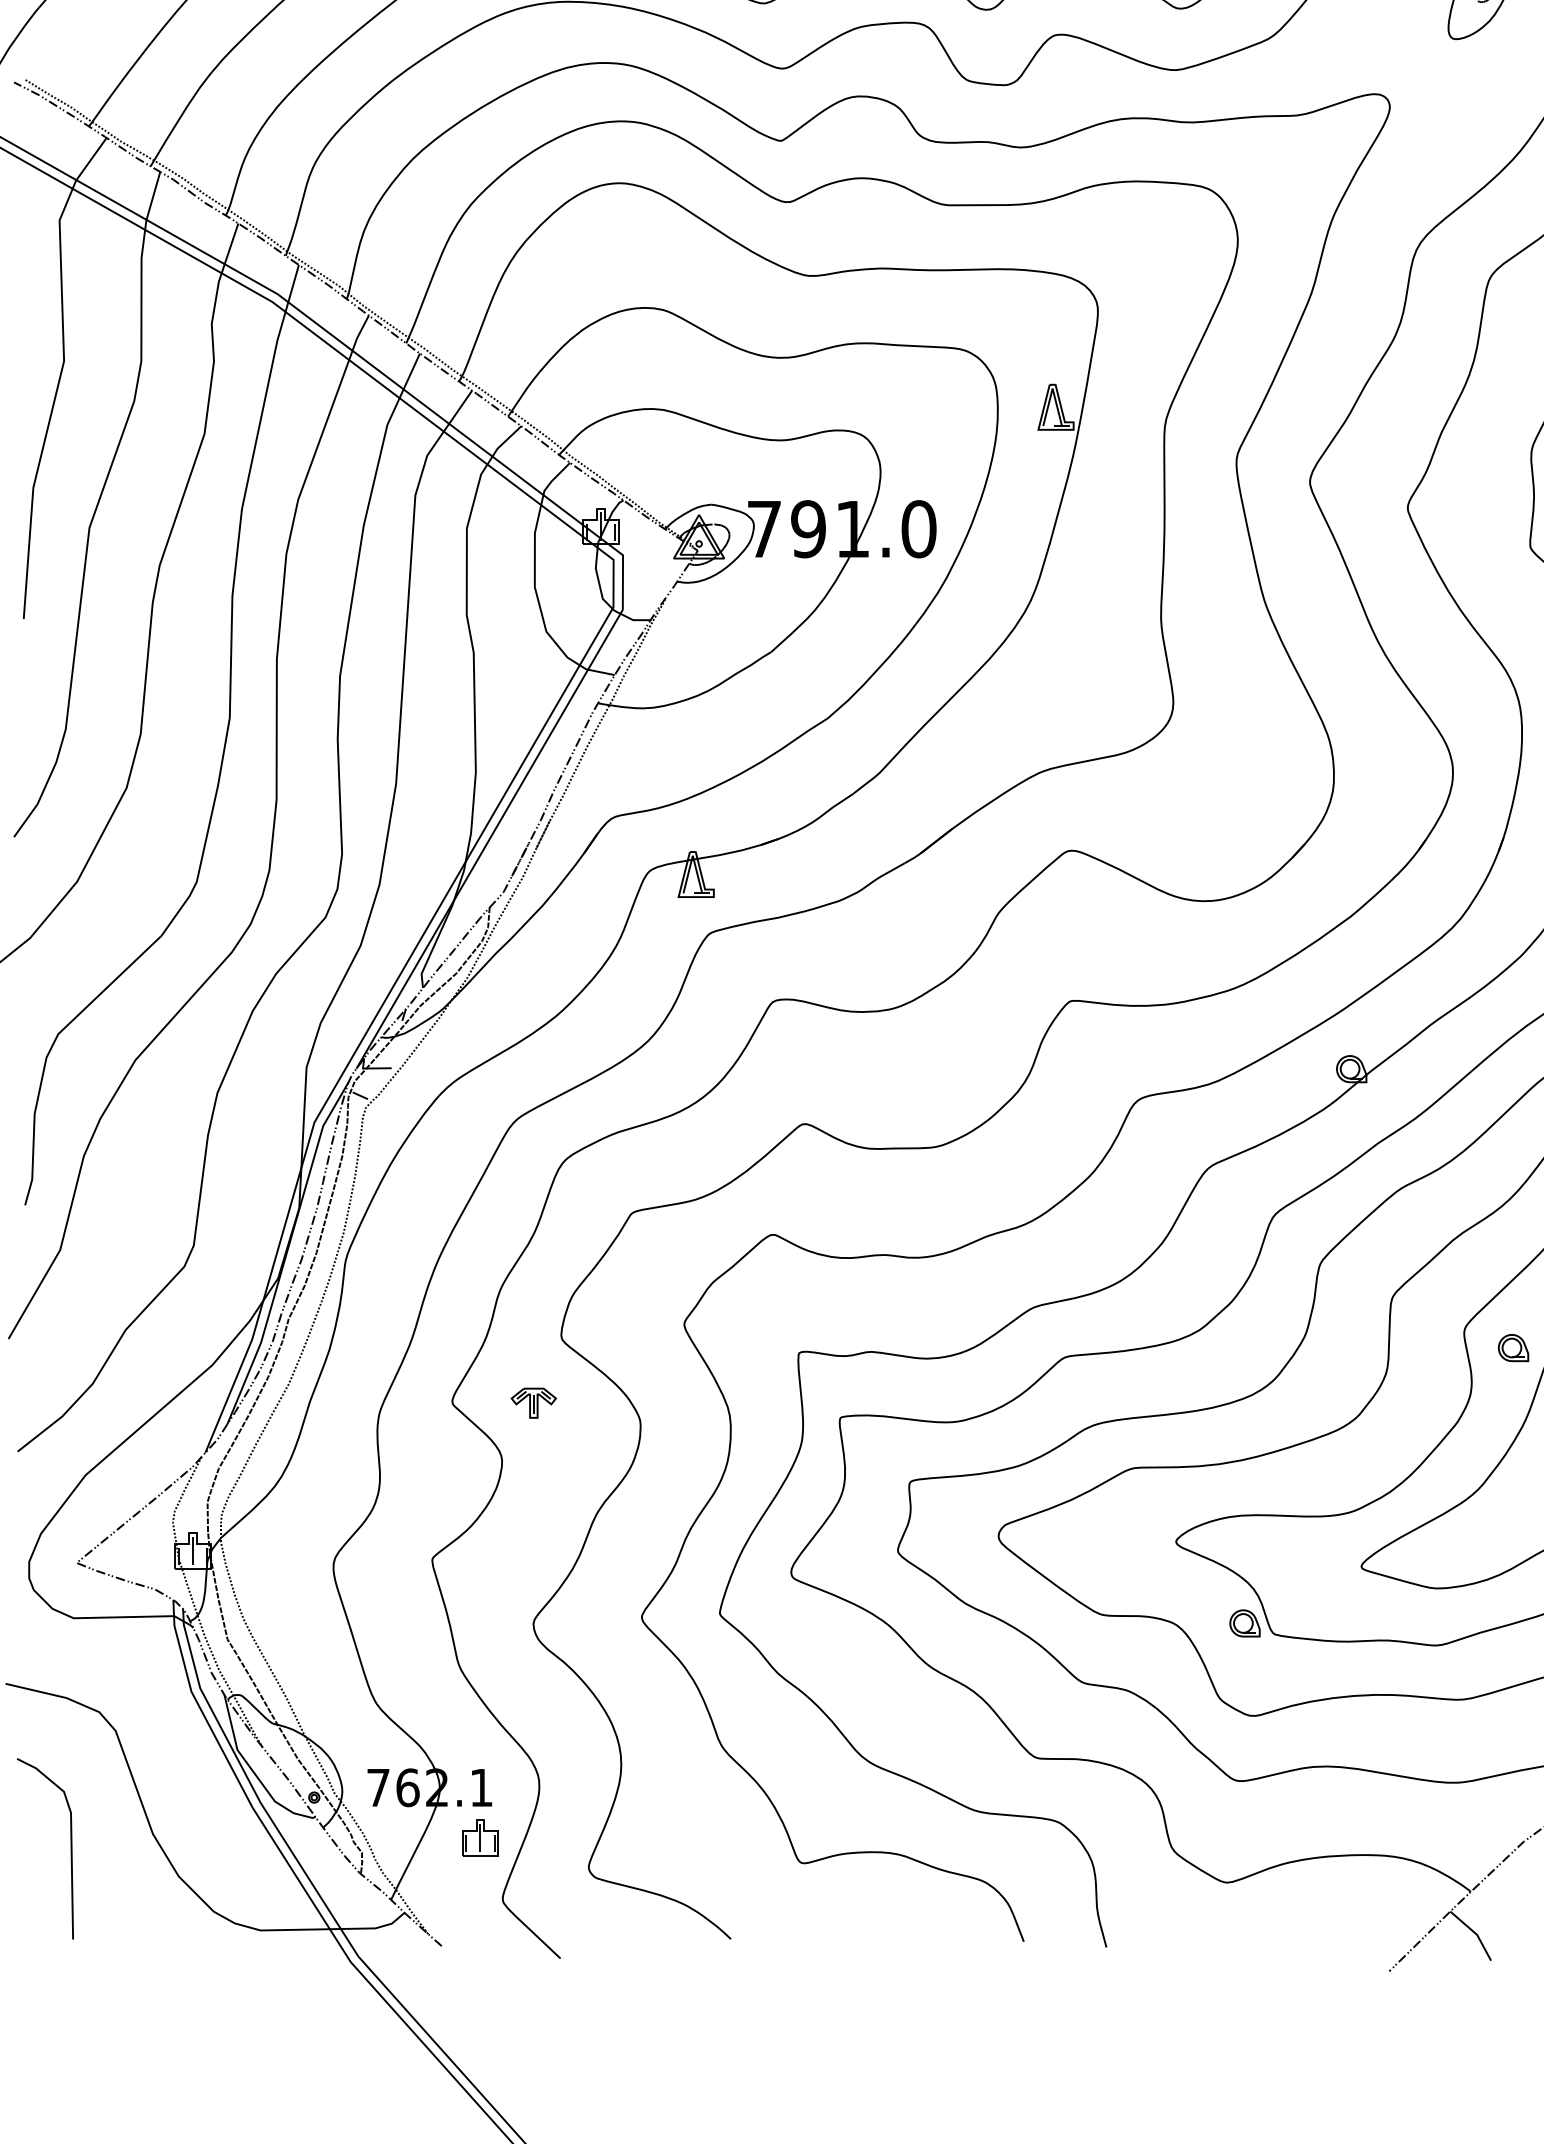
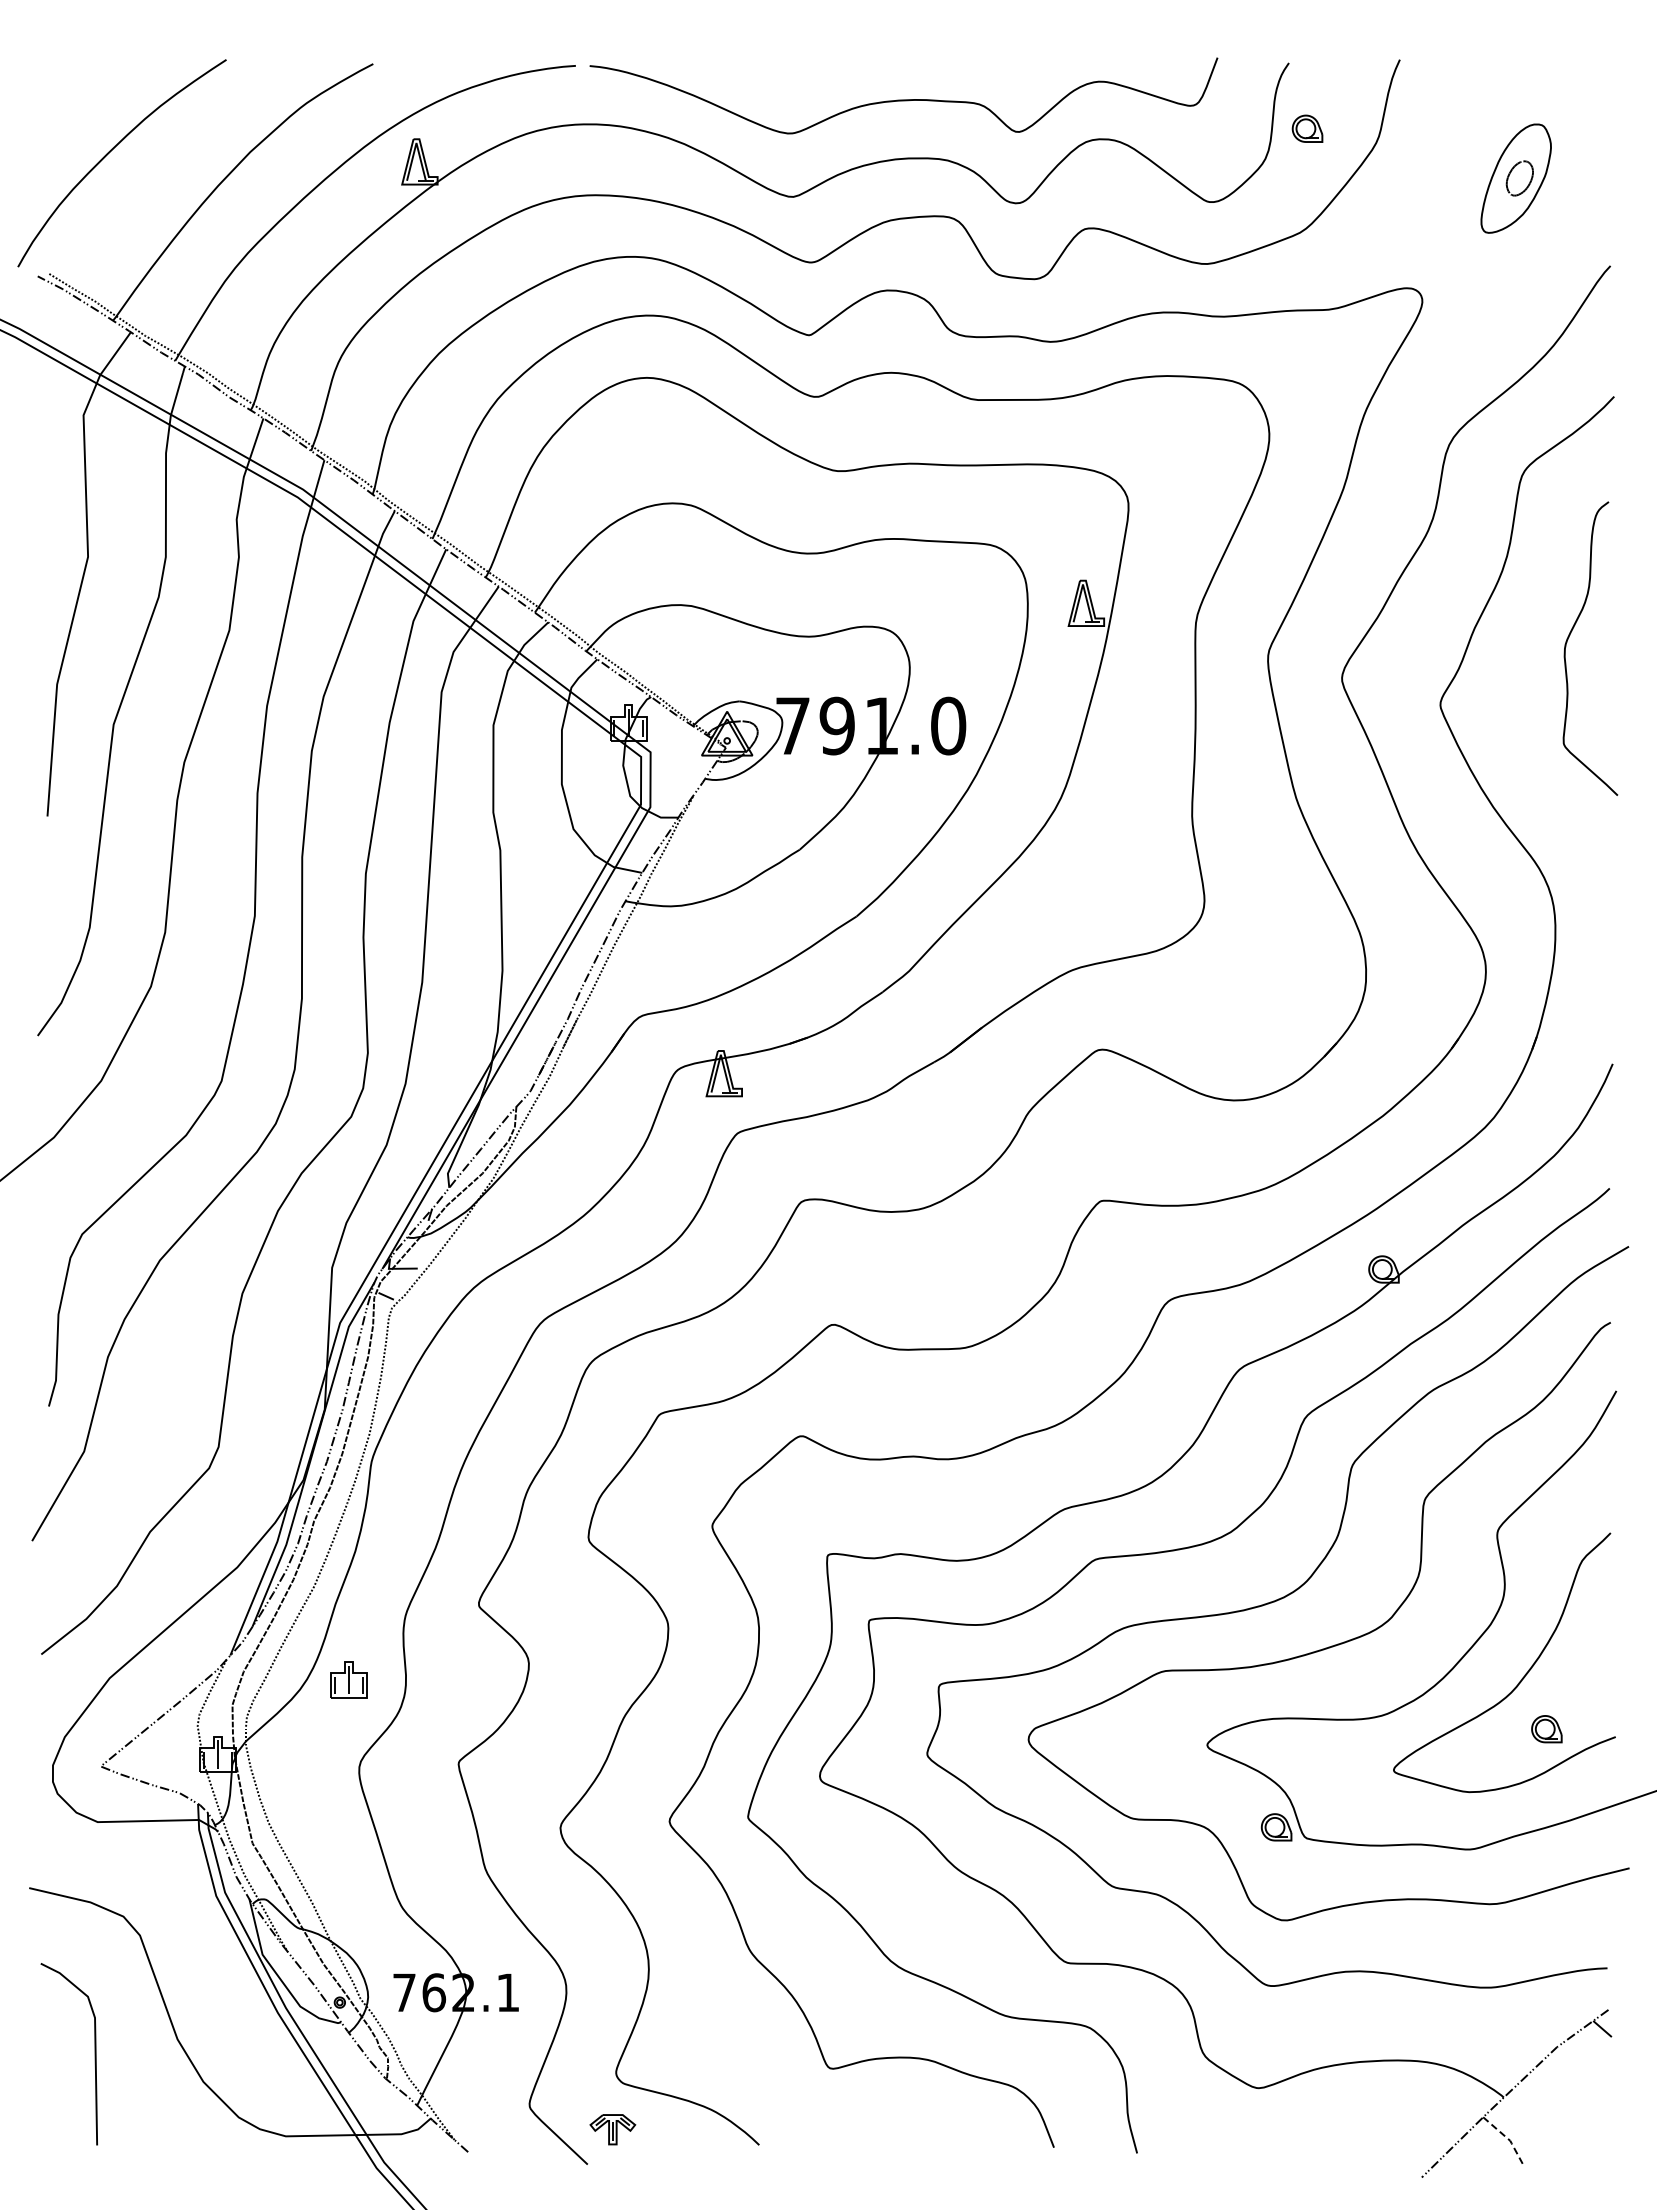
part: (1513, 1348) -> (1546, 1729), moved
part: (533, 1403) -> (612, 2129), moved
part: (479, 1837) -> (348, 1679), moved
line: (1476, 1934) -> (1509, 2140), solid -> dashed

